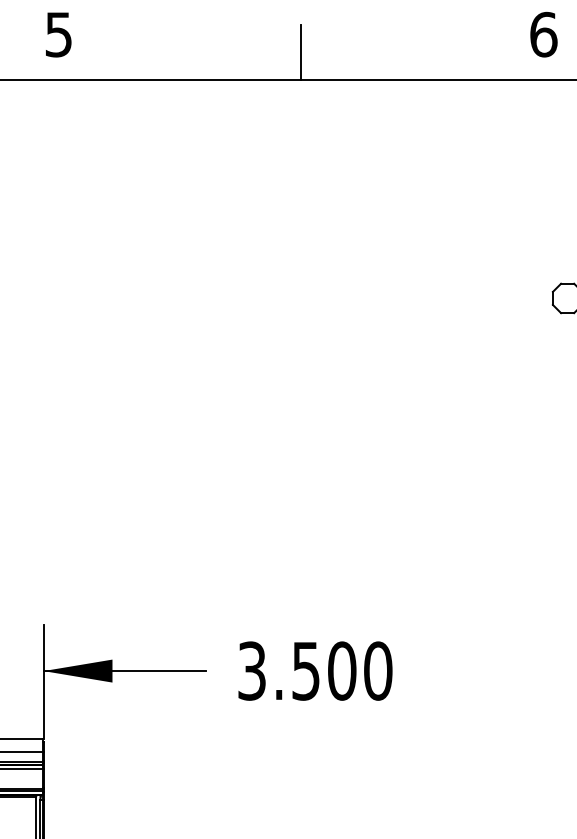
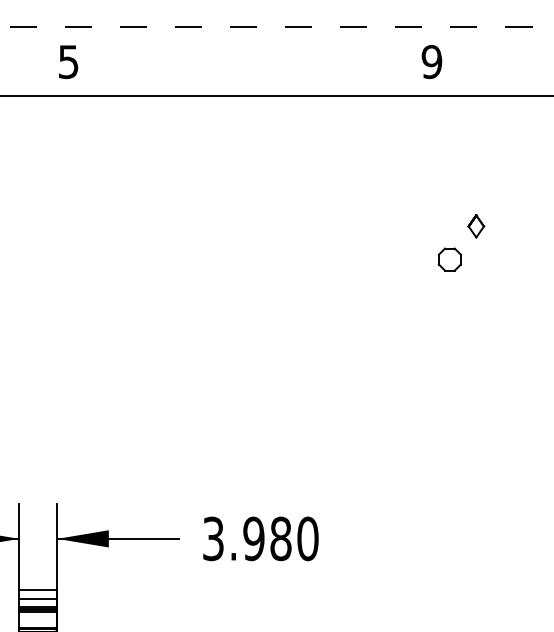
text: (543, 34) -> (431, 61), 6 -> 9
line: (301, 52) -> (250, 75), removed
text: (324, 670) -> (267, 538), 3.500 -> 3.980

